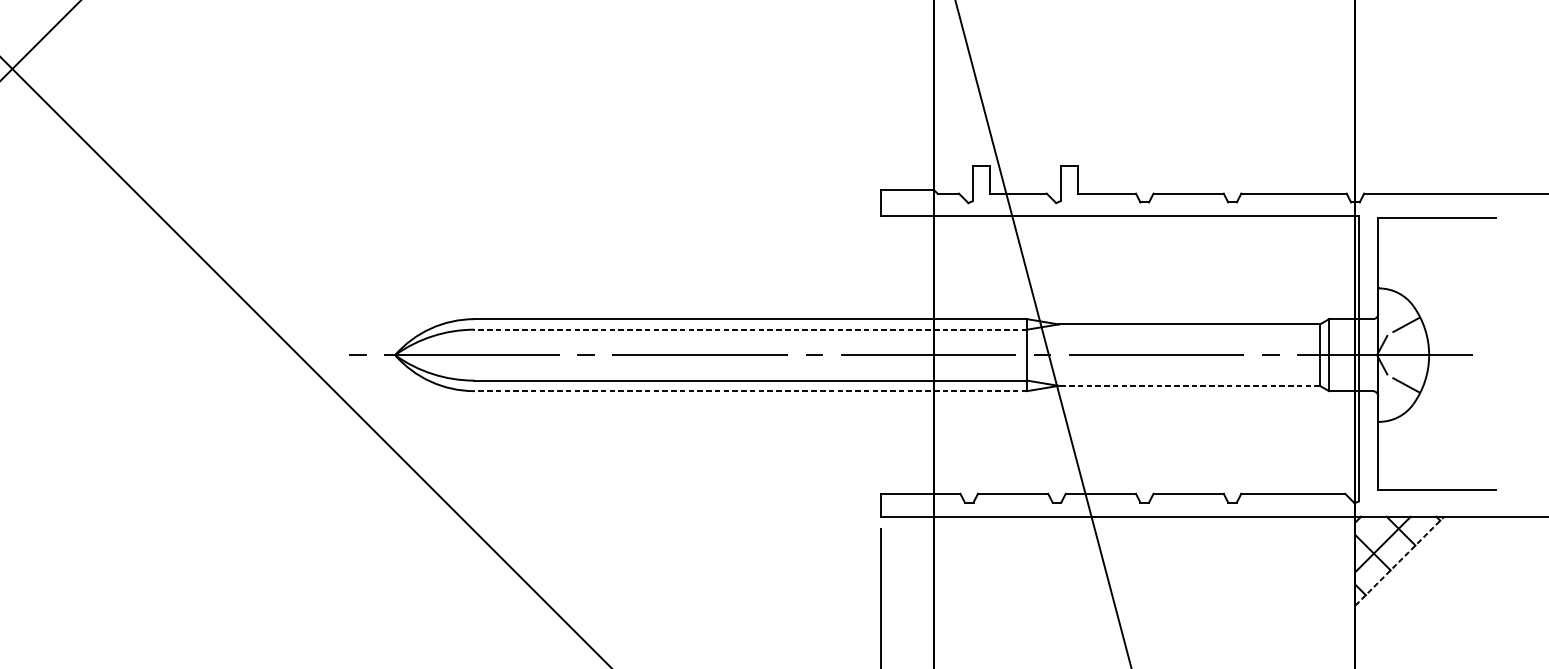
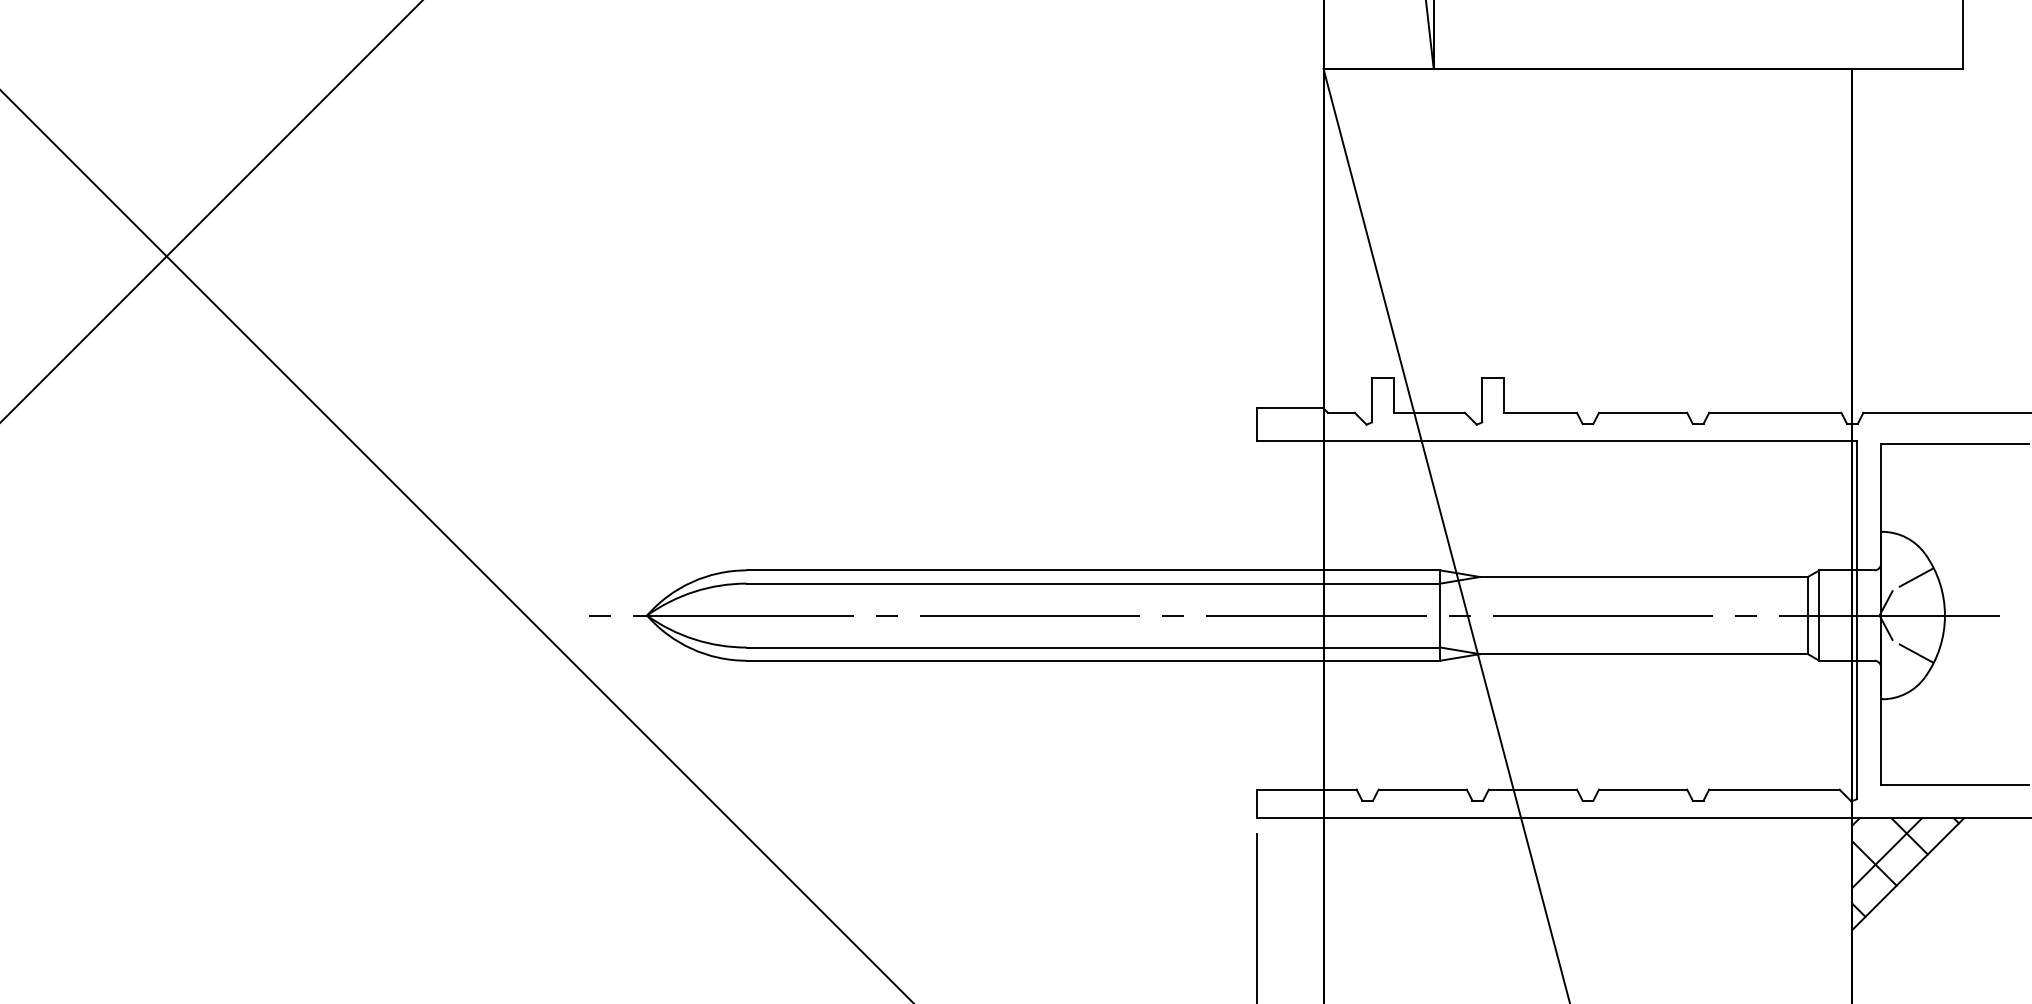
line: (750, 329) -> (1093, 583), dashed -> solid
line: (1188, 386) -> (1643, 654), dashed -> solid
line: (750, 390) -> (1093, 660), dashed -> solid
line: (1400, 561) -> (1908, 874), dashed -> solid

